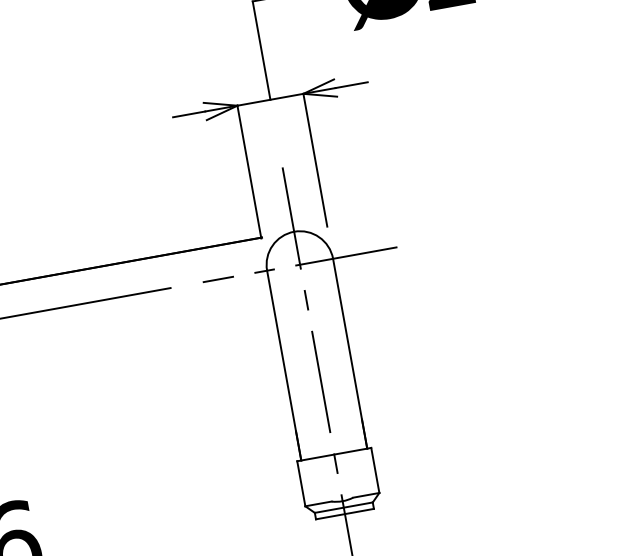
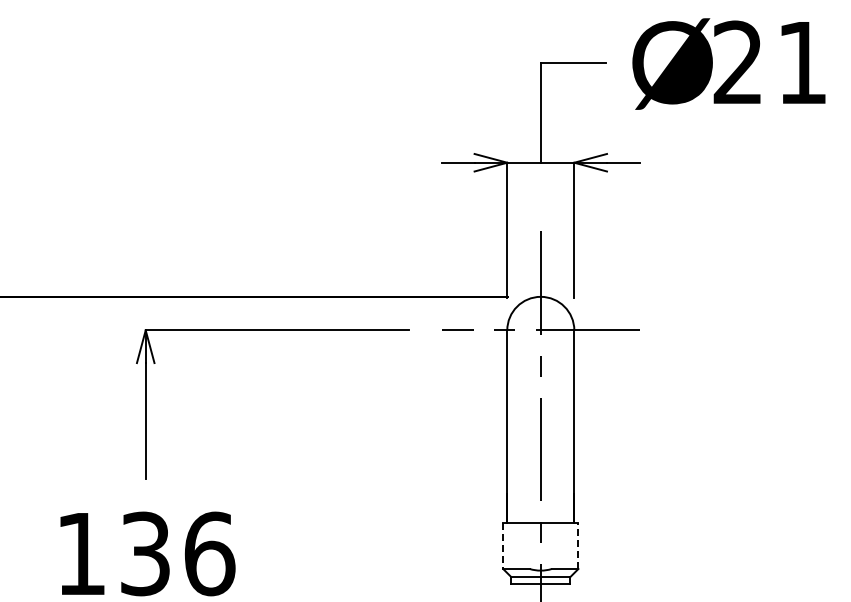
line: (375, 470) -> (578, 546), solid -> dashed
line: (301, 484) -> (503, 546), solid -> dashed

